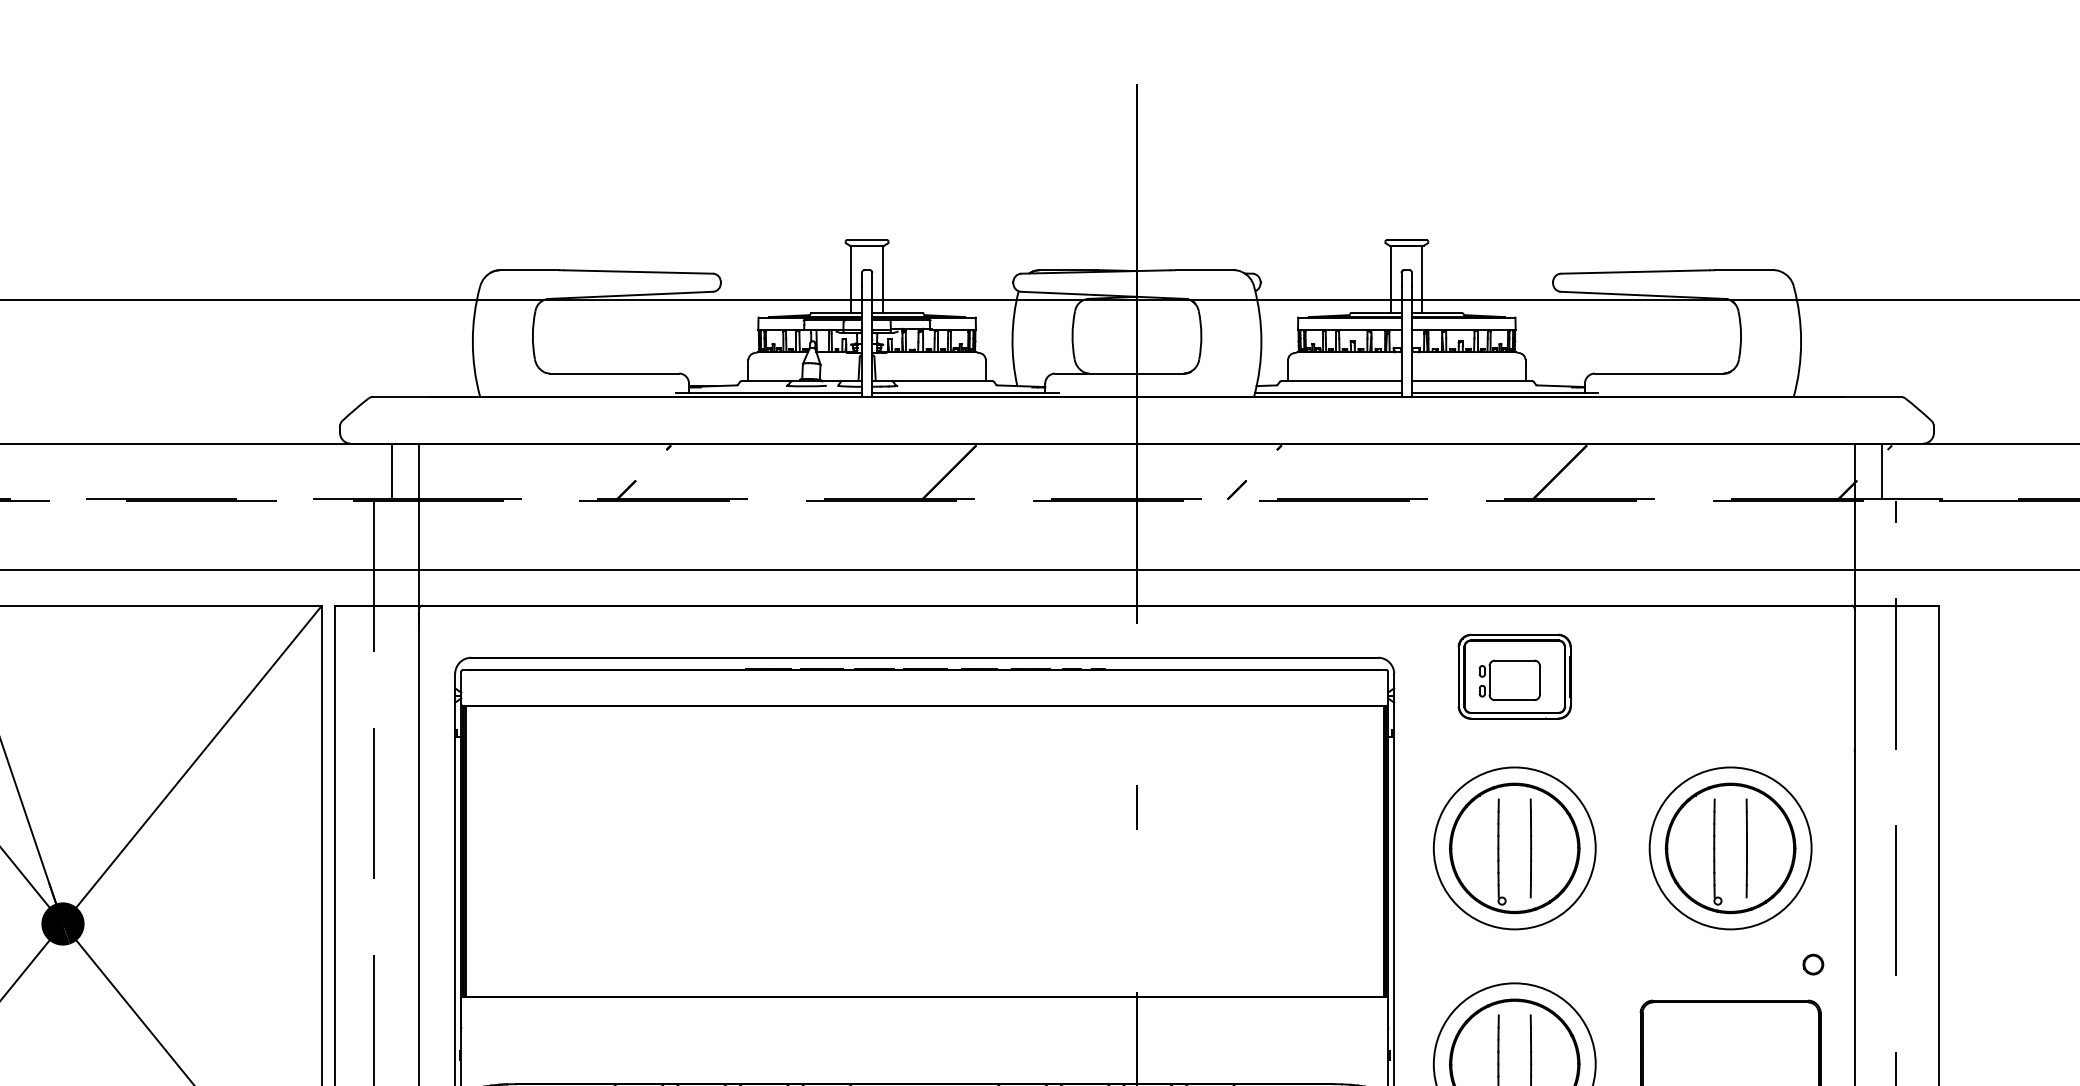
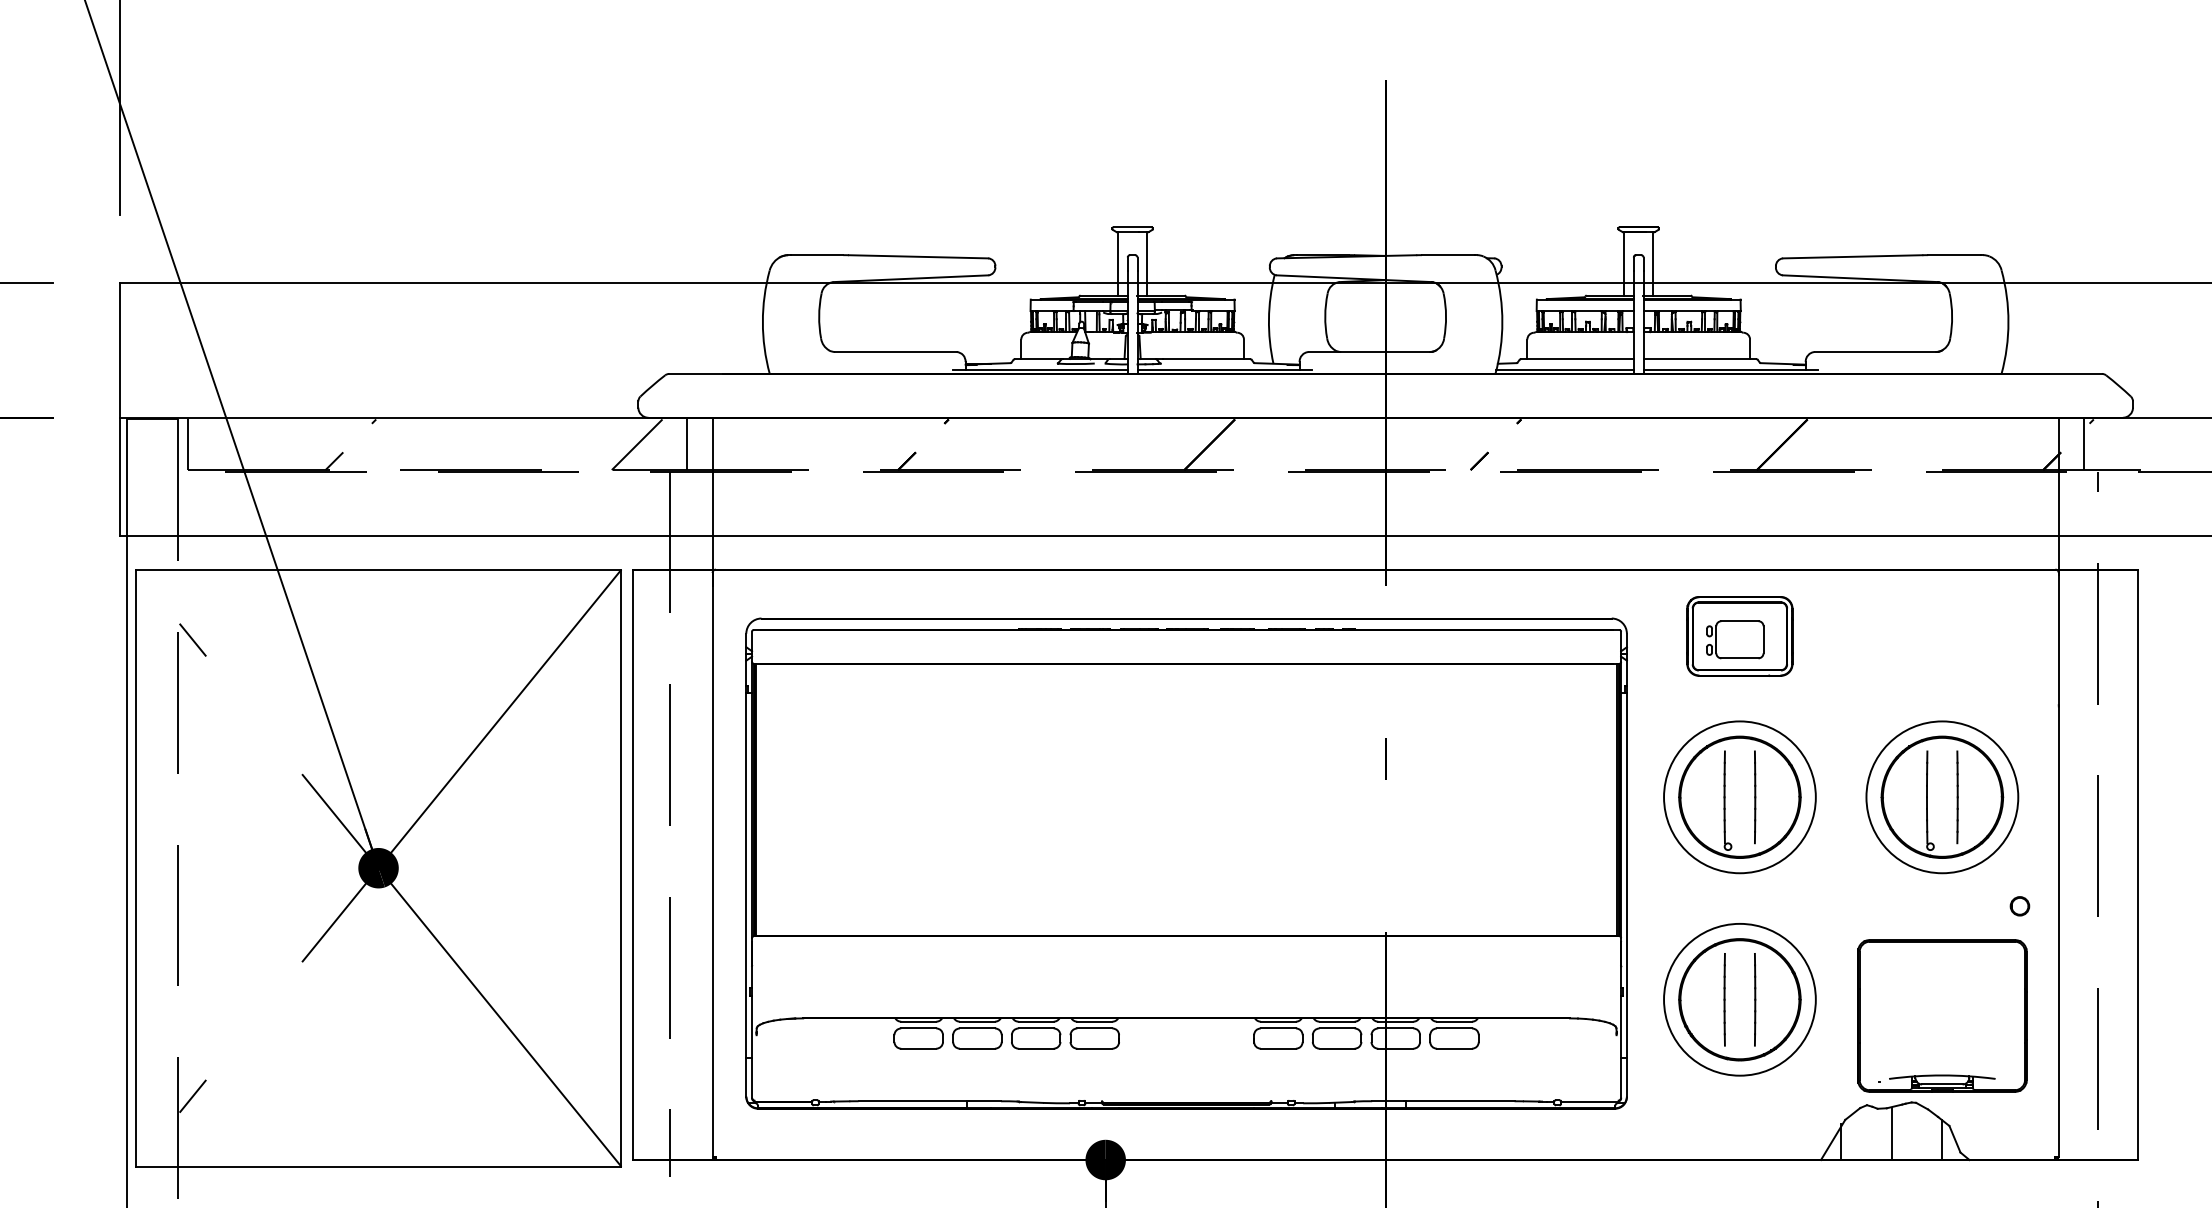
hatch: (185, 472) -> (493, 444), added

